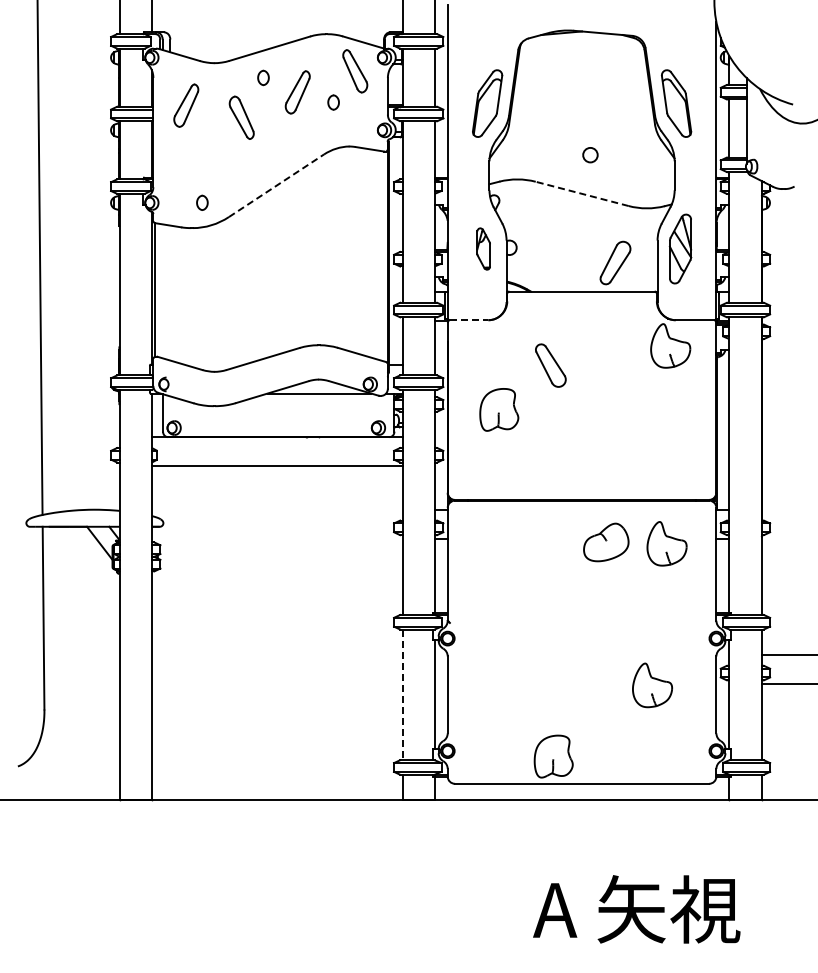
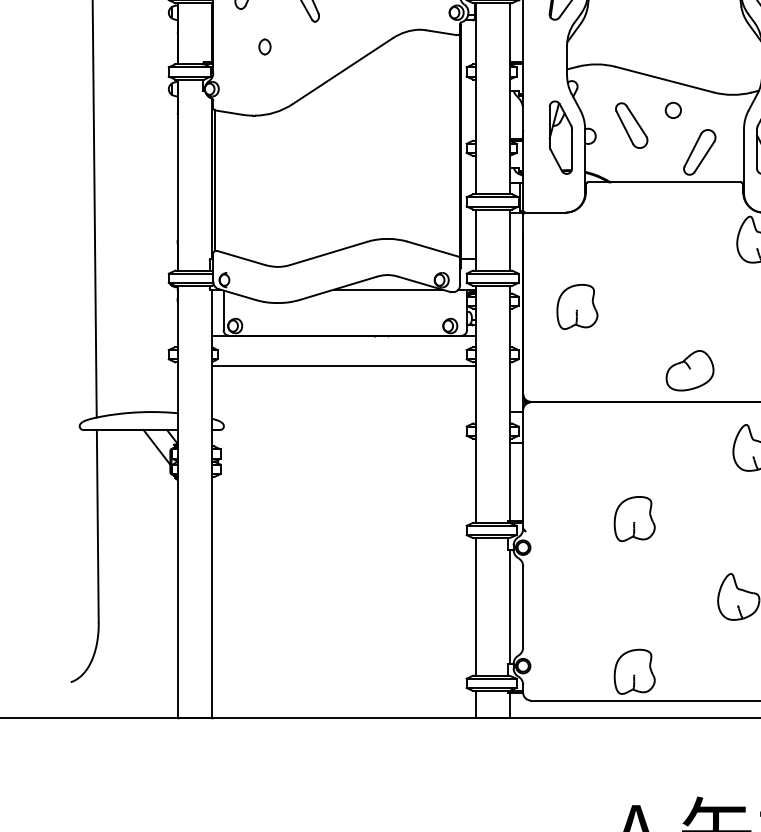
circle: (590, 155) -> (673, 110), moved
line: (276, 185) -> (342, 70), dashed -> solid
line: (581, 193) -> (663, 79), dashed -> solid
part: (202, 202) -> (265, 46), moved
part: (483, 248) -> (560, 137), size x1.67
line: (469, 320) -> (546, 212), dashed -> solid
part: (550, 365) -> (631, 125), moved
part: (606, 542) -> (690, 370), moved
part: (553, 611) -> (634, 519), added
line: (402, 695) -> (475, 607), dashed -> solid

